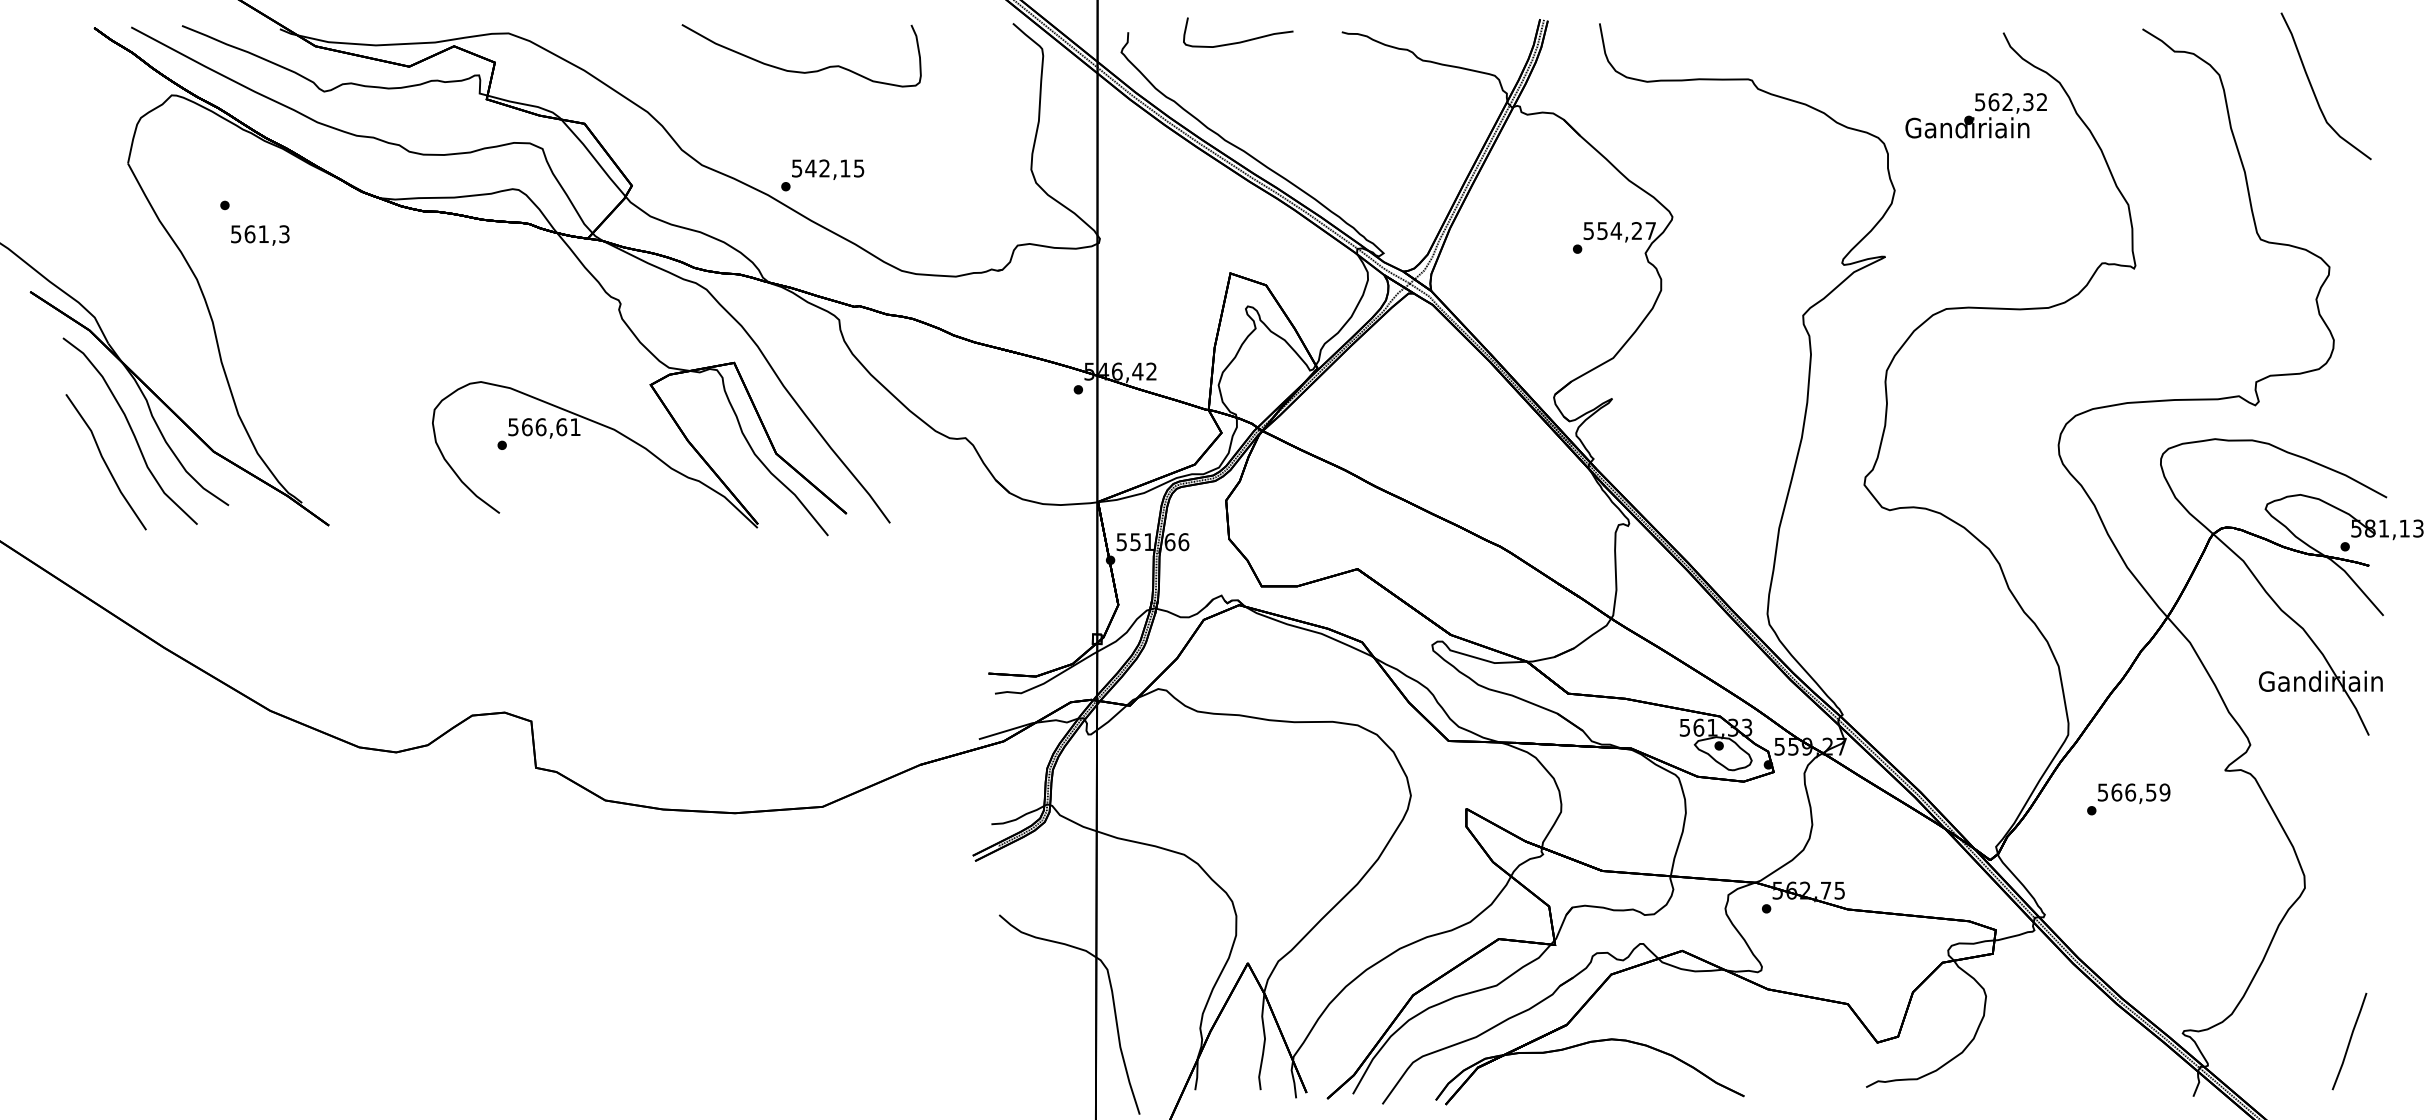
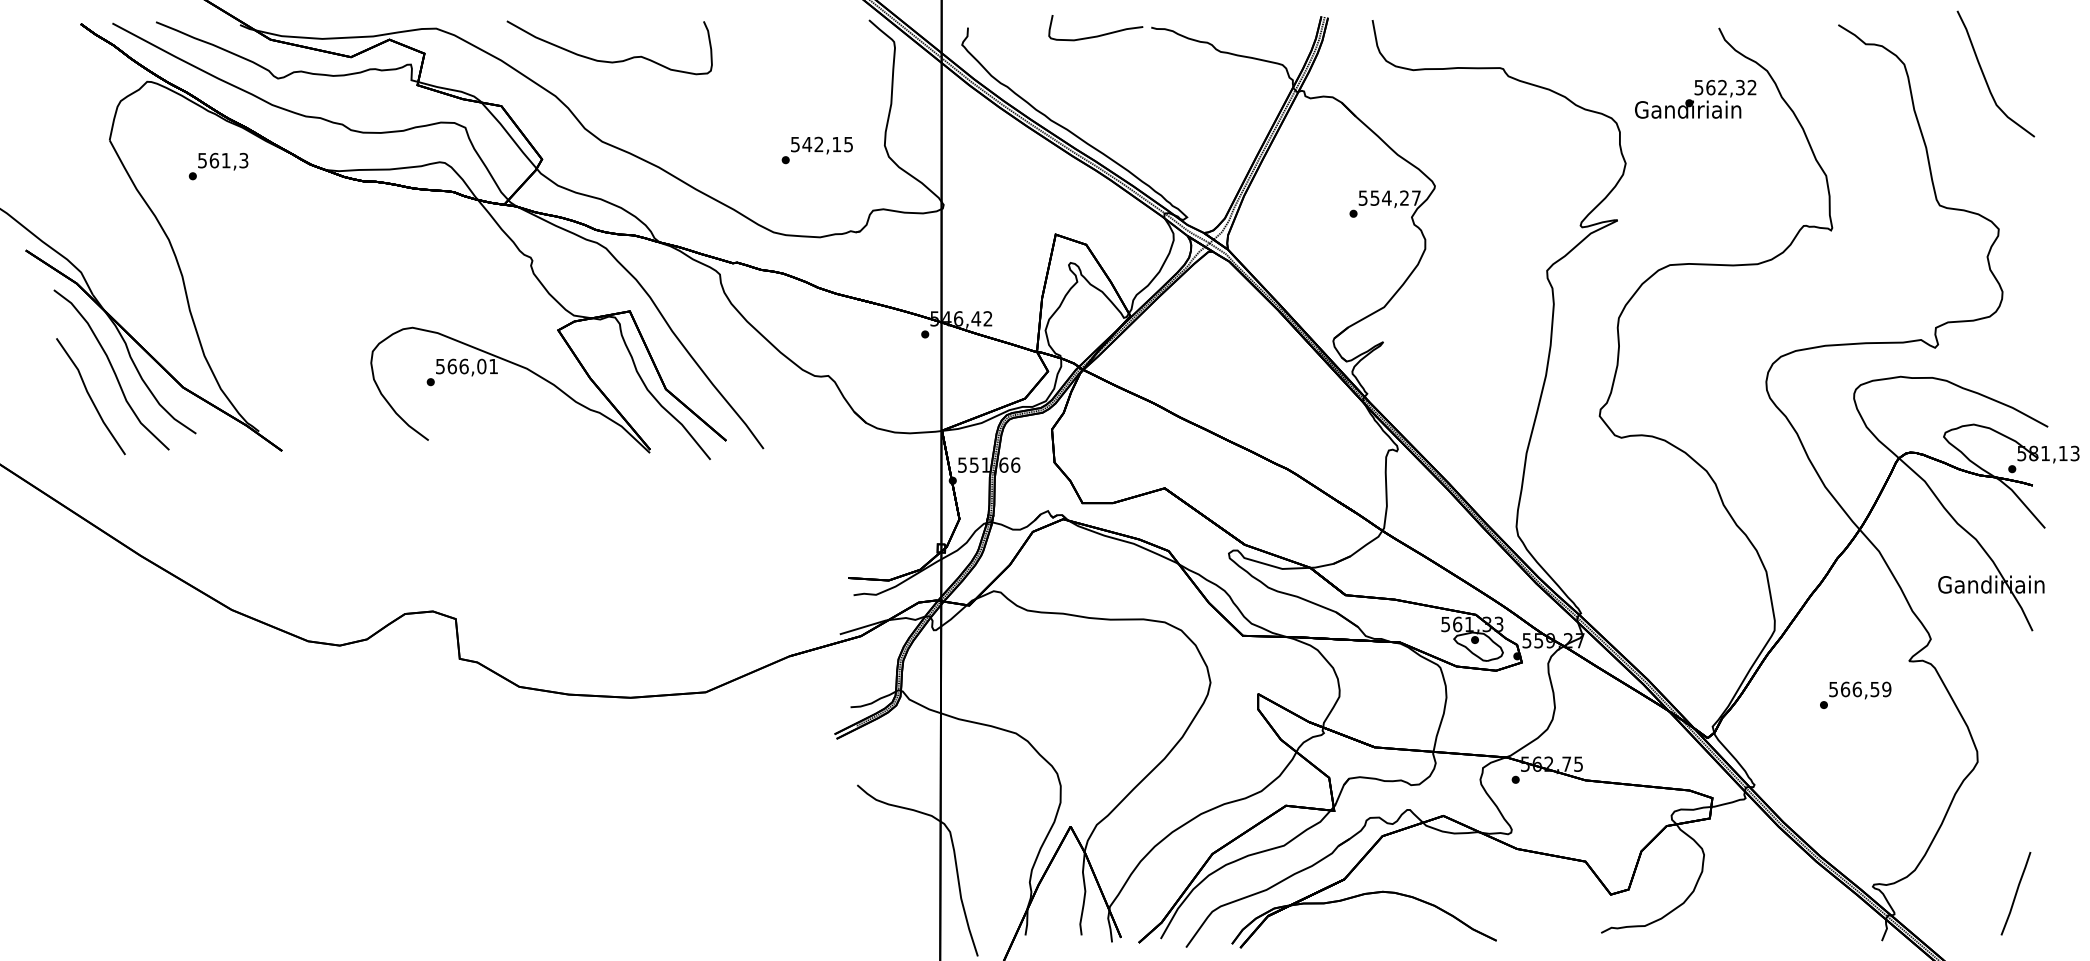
curve: (1238, 41) -> (1096, 35), moved
part: (801, 71) -> (609, 61), moved
text: (822, 175) -> (817, 150), moved
text: (260, 235) -> (223, 161), moved
text: (561, 426) -> (481, 365), 566,61 -> 566,01
text: (2128, 799) -> (1855, 695), moved

